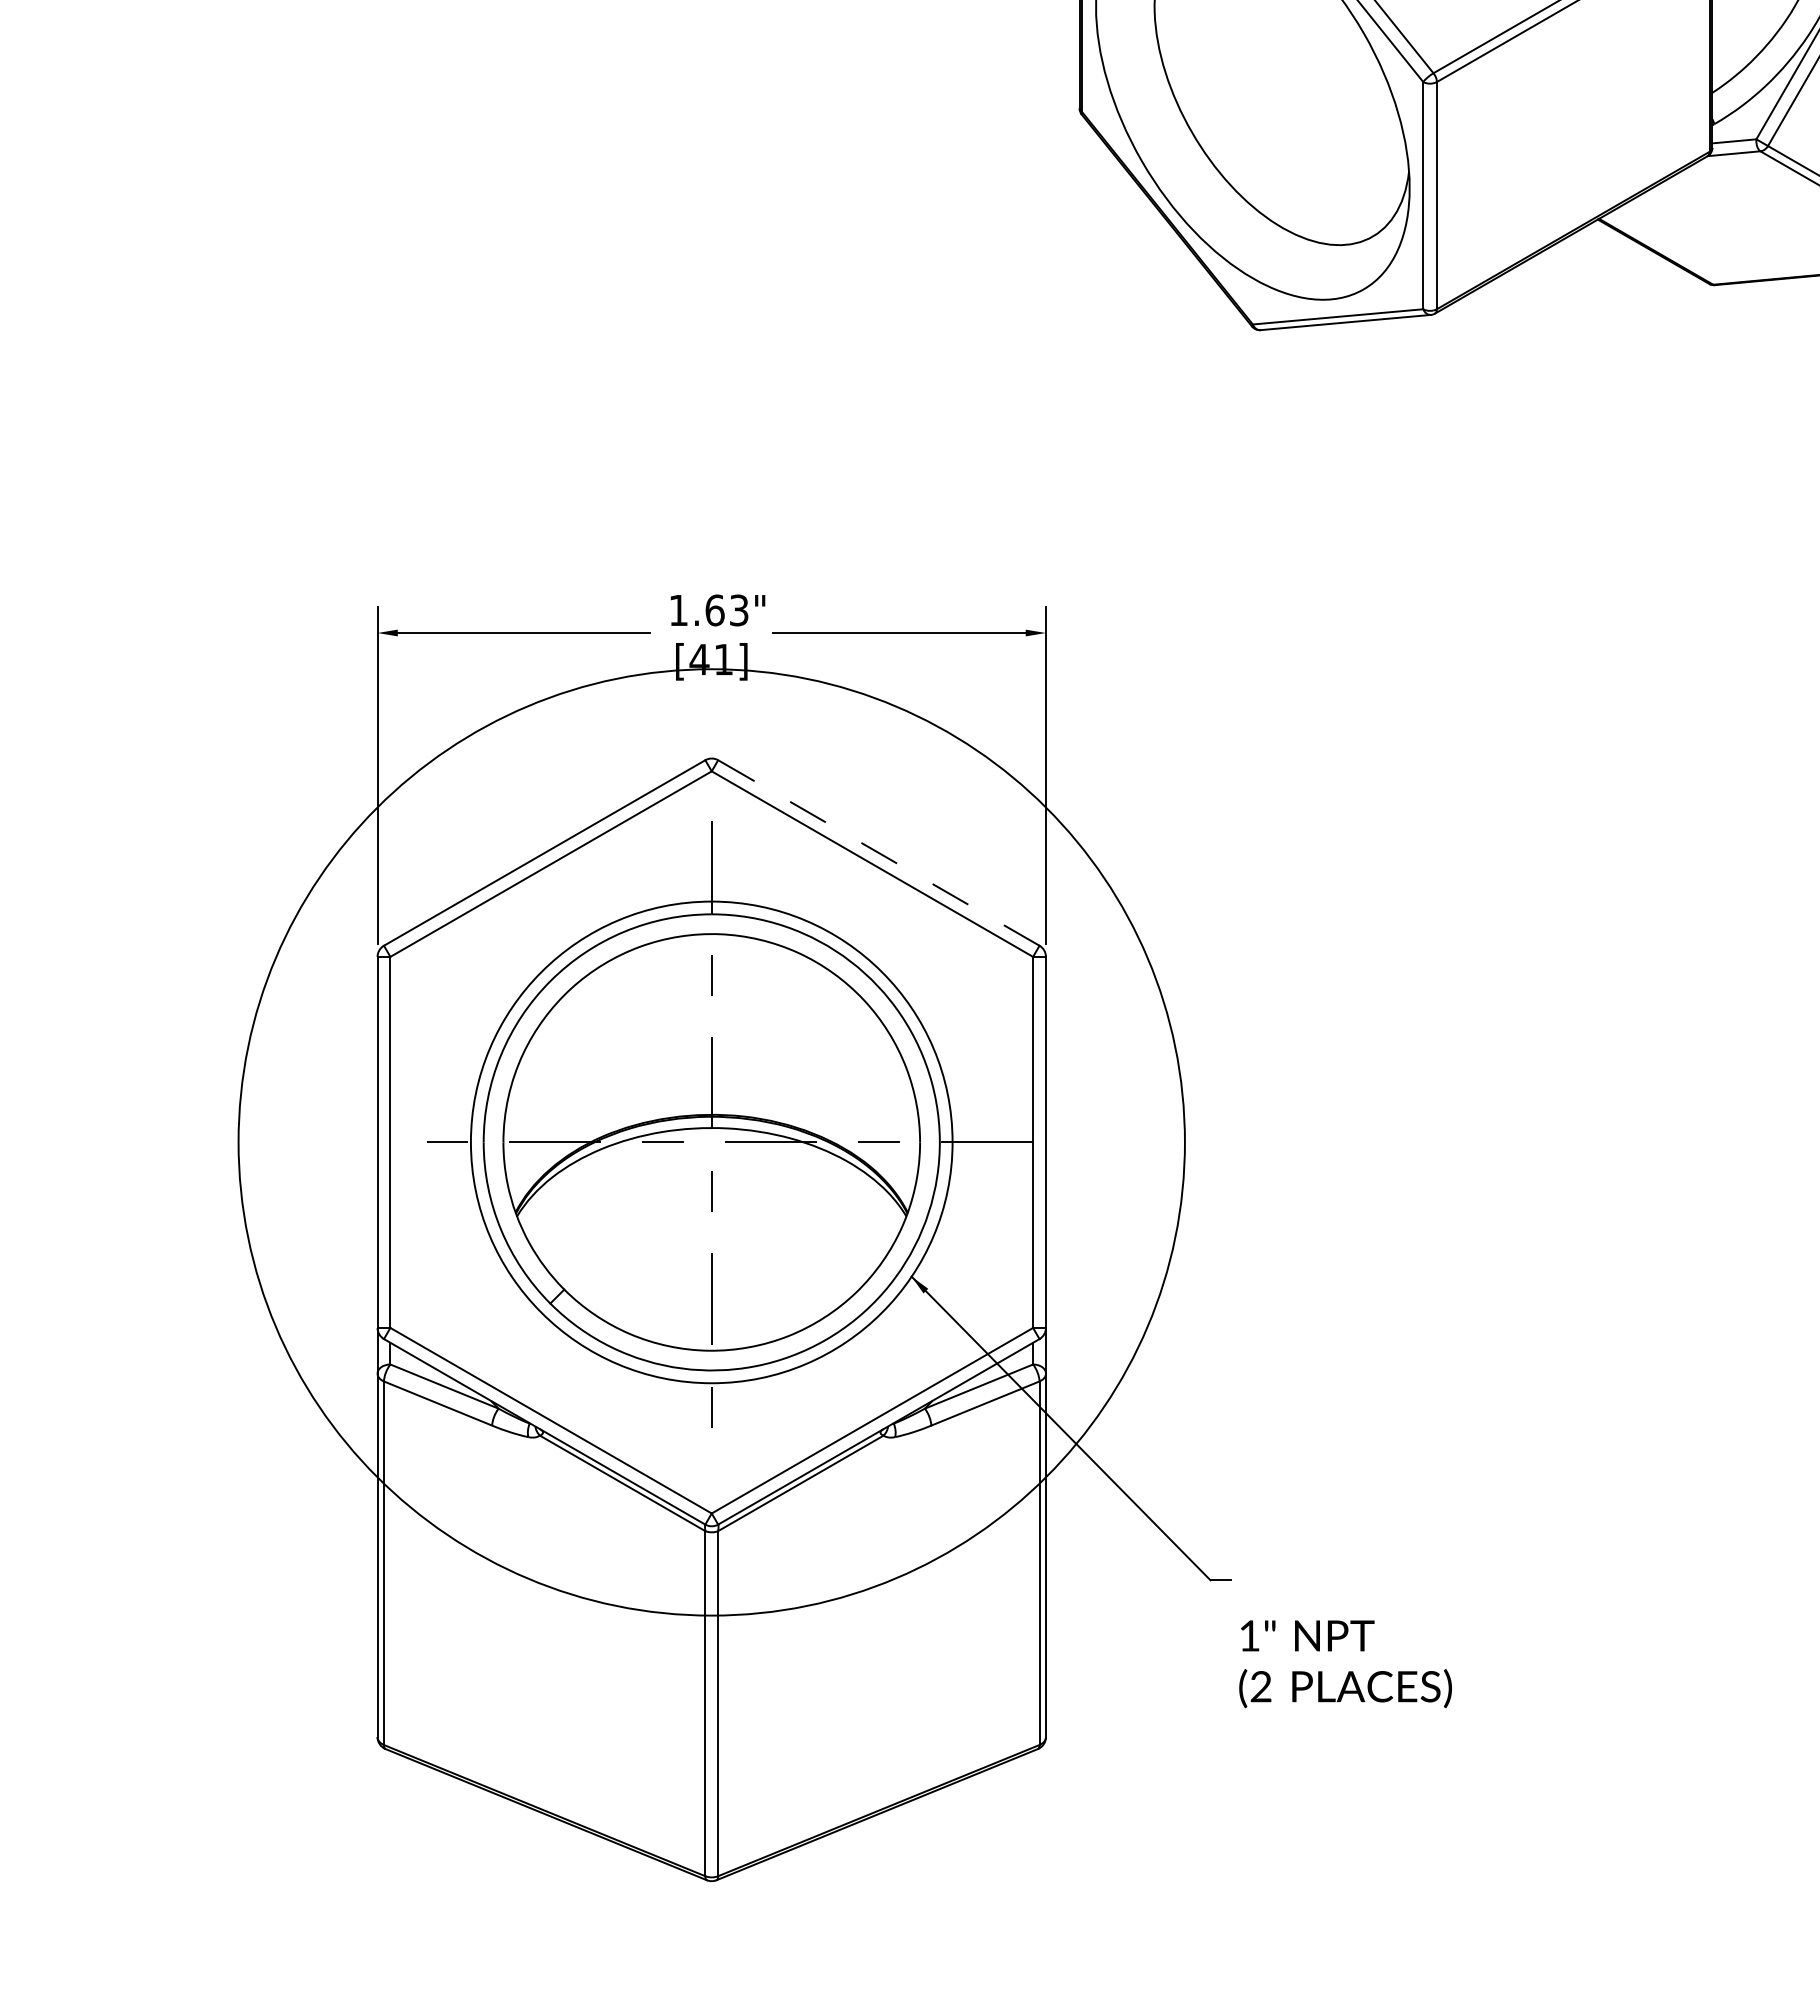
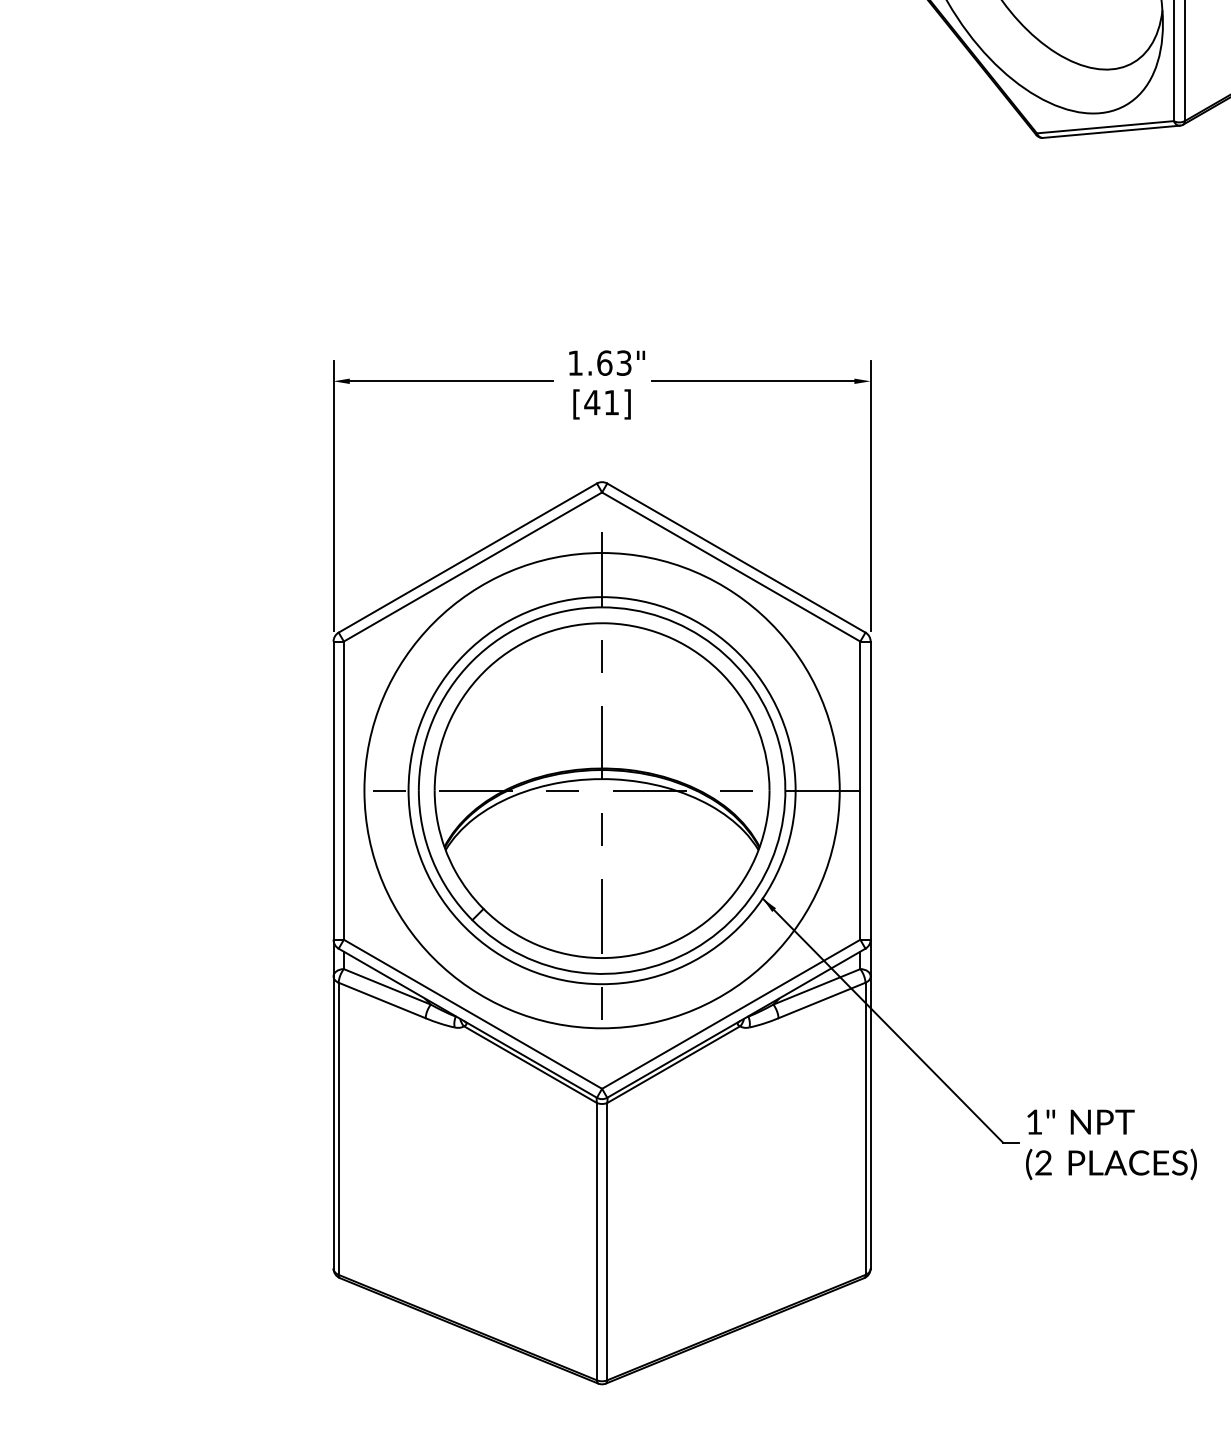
line: (878, 853) -> (736, 558), dashed -> solid
circle: (711, 1142) -> (601, 790), size x0.62
text: (1345, 1664) -> (1111, 1145), moved

